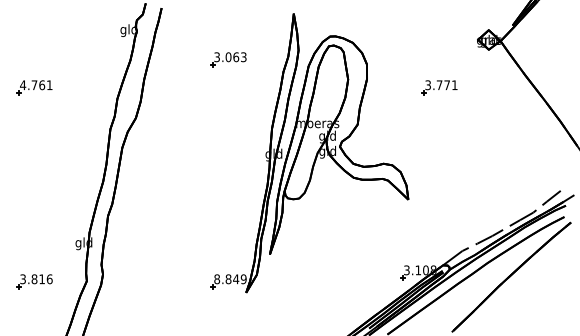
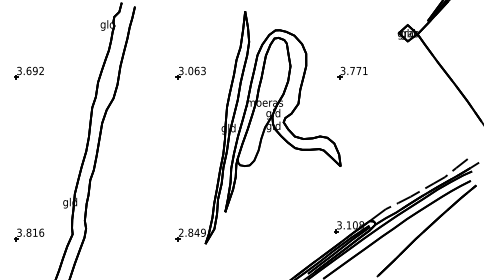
part: (228, 59) -> (190, 72), moved
text: (36, 85) -> (30, 71), 4.761 -> 3.692
part: (439, 87) -> (352, 72), moved
text: (217, 279) -> (181, 232), 8.849 -> 2.849

